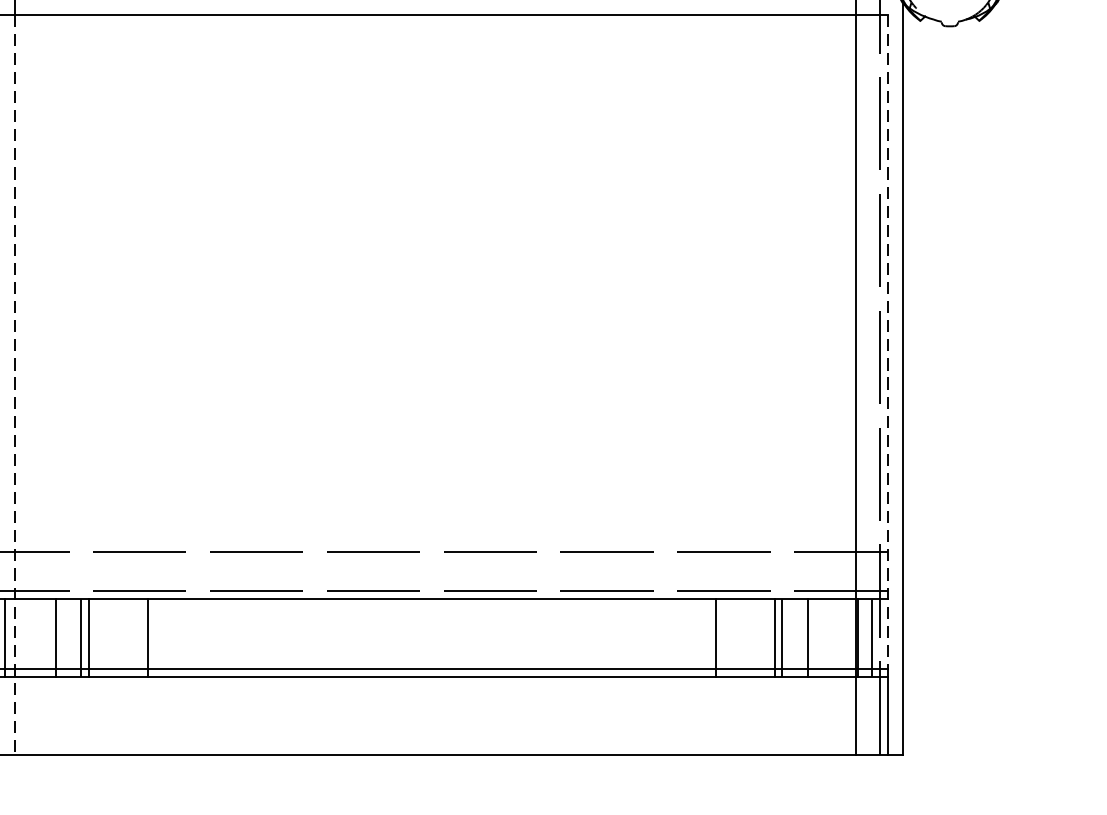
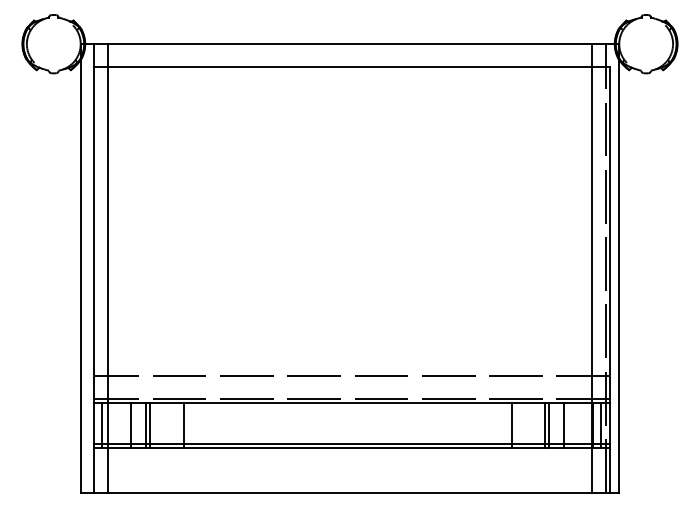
line: (887, 346) -> (610, 257), dashed -> solid
line: (14, 385) -> (107, 280), dashed -> solid

